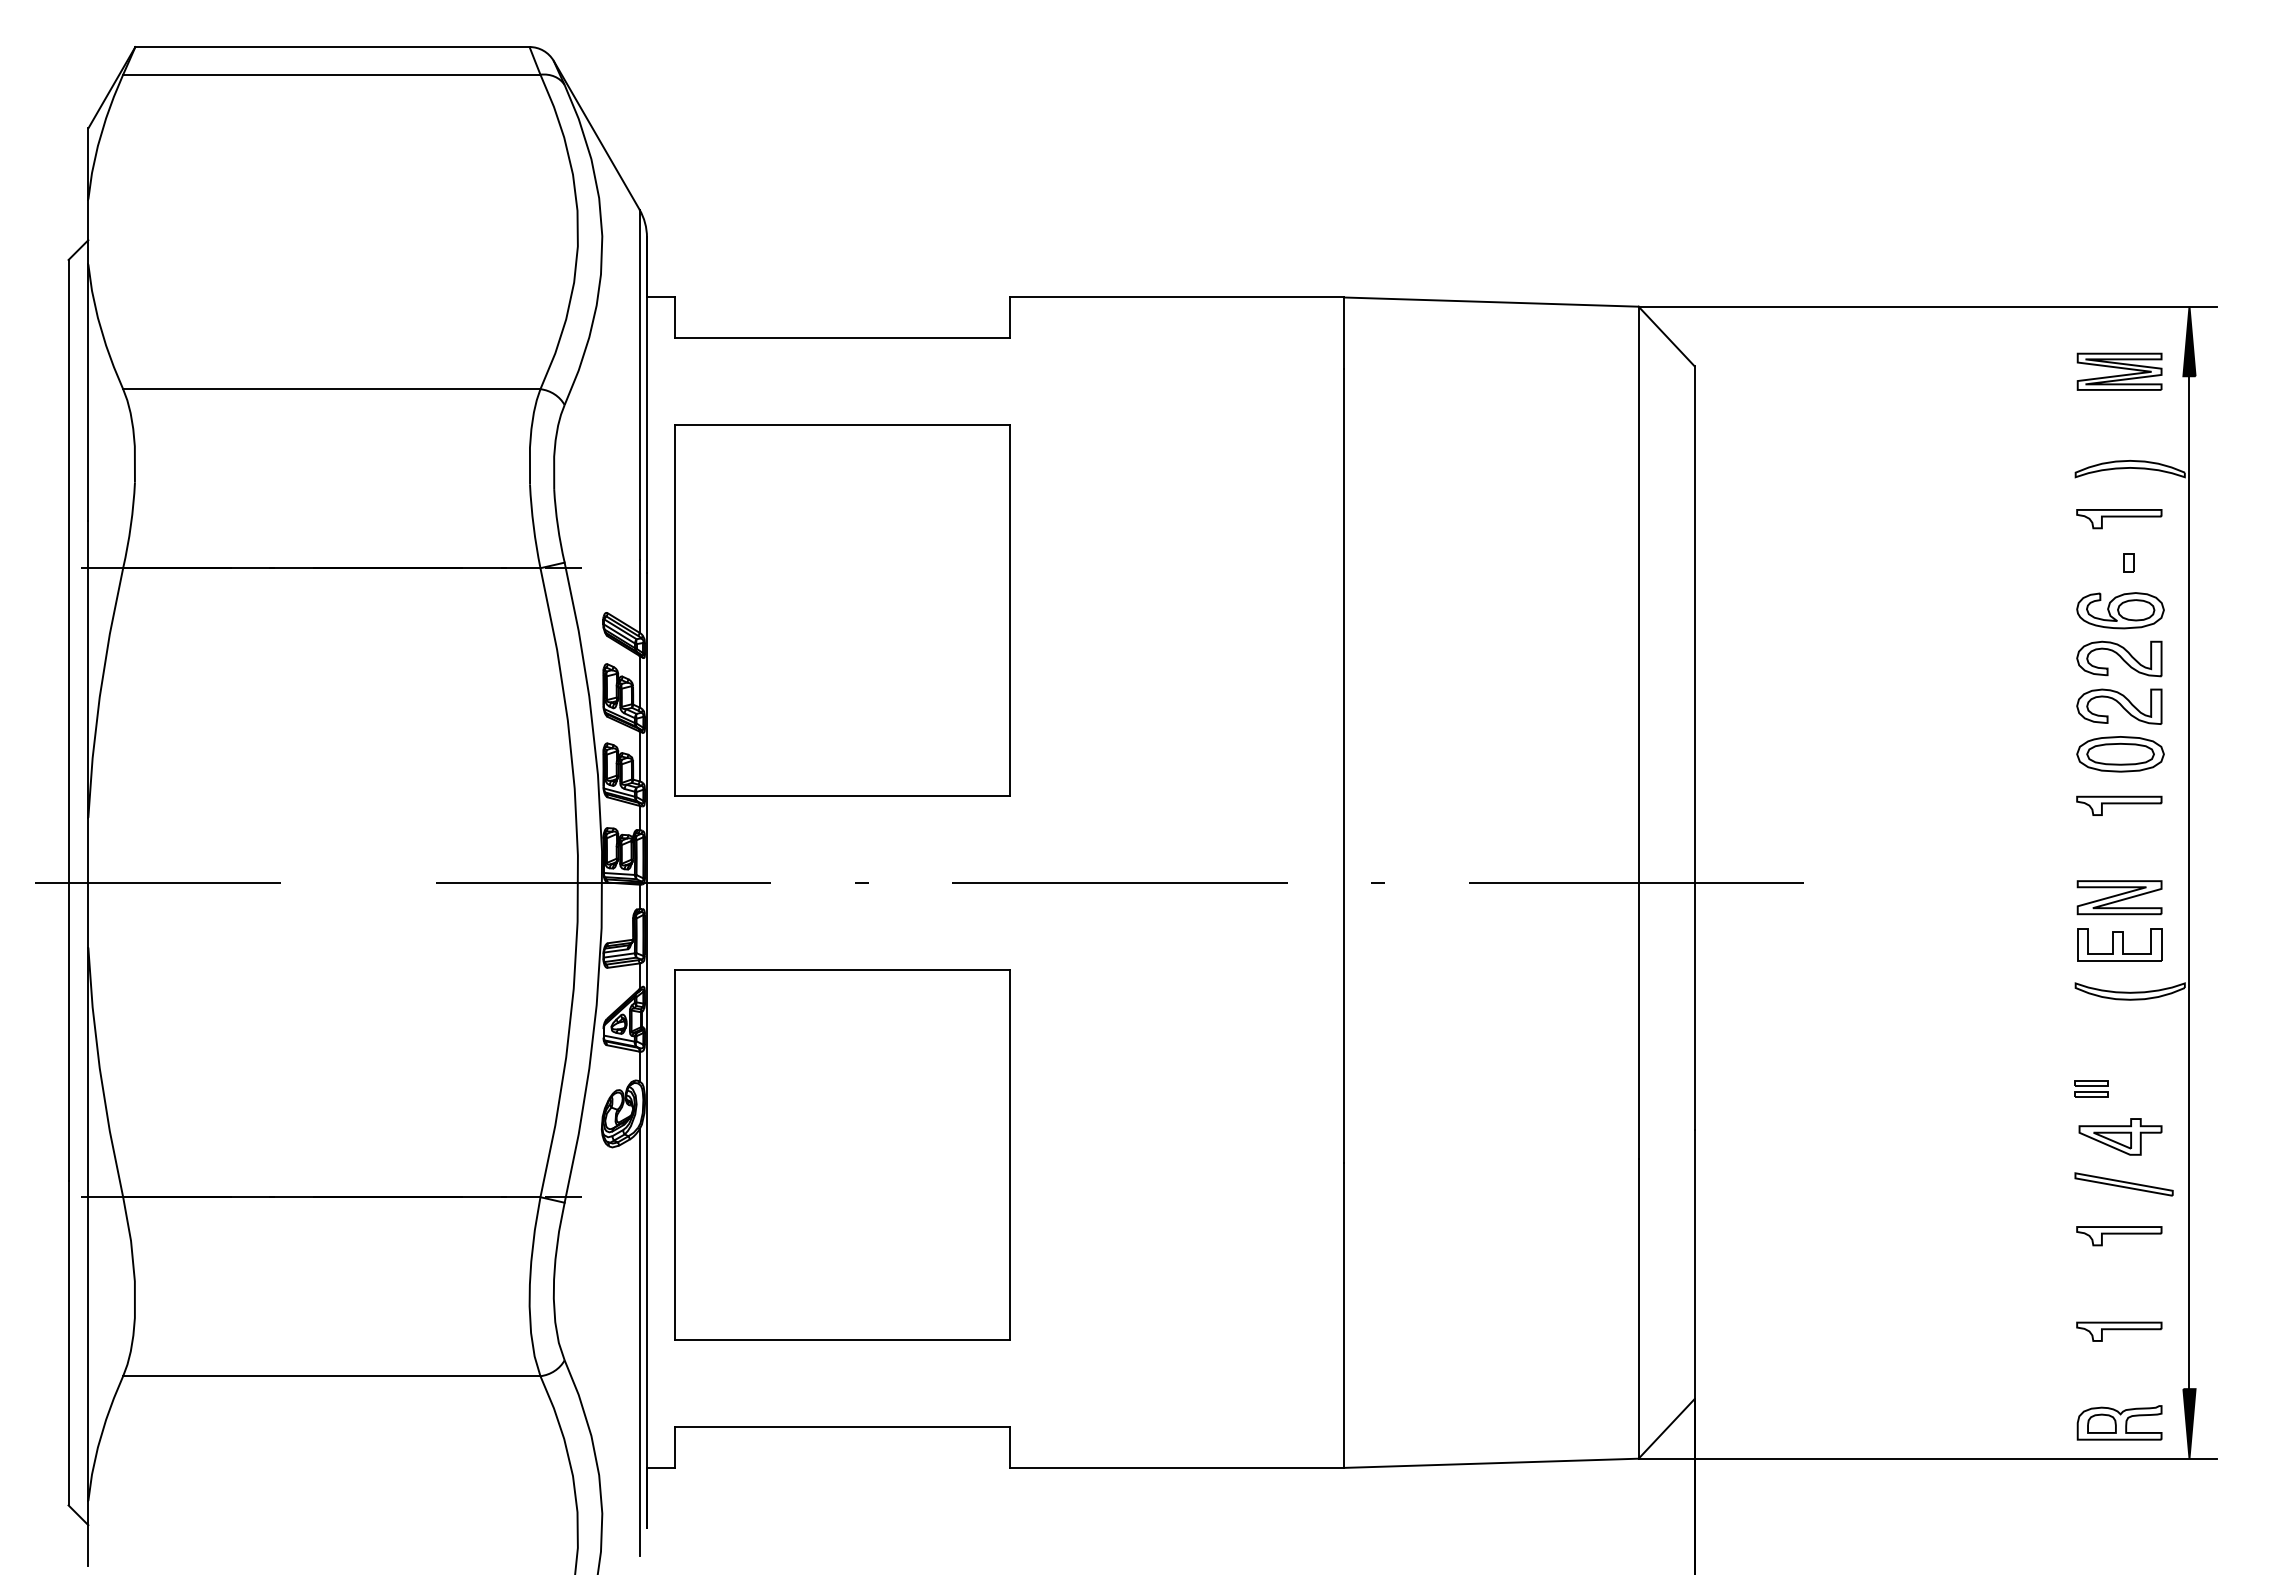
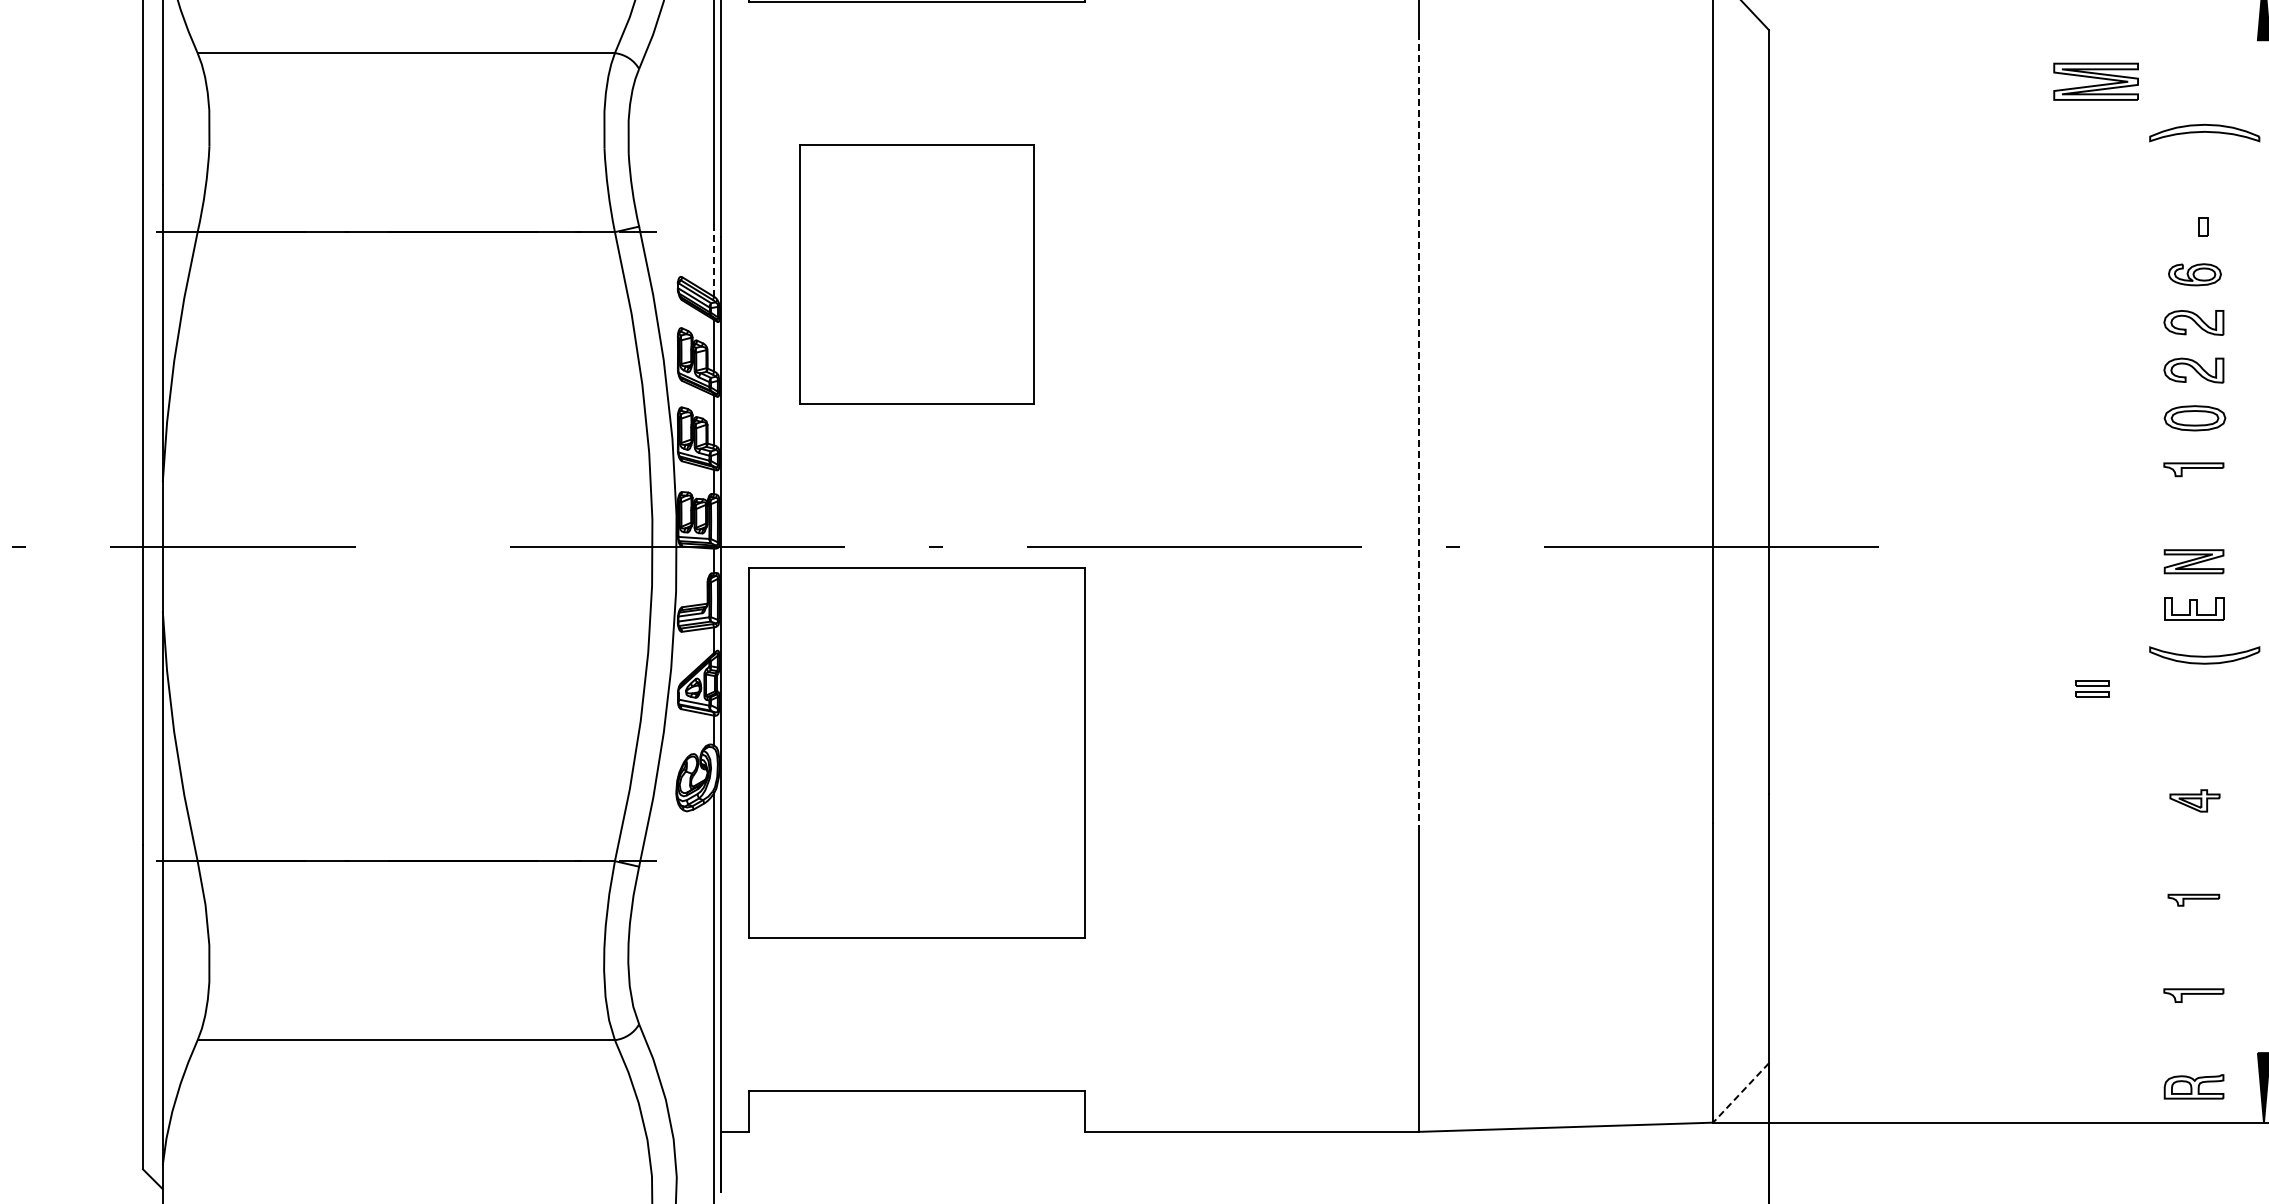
part: (2119, 371) -> (2095, 81), moved
part: (2119, 519) -> (2193, 183), removed
line: (639, 596) -> (713, 260), solid -> dashed
part: (842, 610) -> (916, 274), size x0.7
part: (2120, 610) -> (2194, 274), size x0.6
part: (2119, 658) -> (2193, 322), size x0.7
part: (2119, 706) -> (2193, 370), size x0.7
part: (2120, 754) -> (2194, 418), size x0.7
line: (1344, 766) -> (1418, 430), solid -> dashed
part: (2119, 805) -> (2193, 469), size x0.7
line: (2189, 882) -> (2263, 546), removed
part: (2119, 897) -> (2193, 561), size x0.7
part: (2119, 944) -> (2193, 608), size x0.7
part: (2091, 1088) -> (2092, 688), moved
part: (2120, 1136) -> (2194, 800), size x0.6
part: (842, 1154) -> (916, 752), moved
part: (2123, 1184) -> (2197, 848), removed
part: (2119, 1236) -> (2193, 900), size x0.6
part: (2119, 1331) -> (2193, 995), size x0.7
part: (2119, 1422) -> (2193, 1086), size x0.7
line: (1666, 1428) -> (1740, 1092), solid -> dashed

